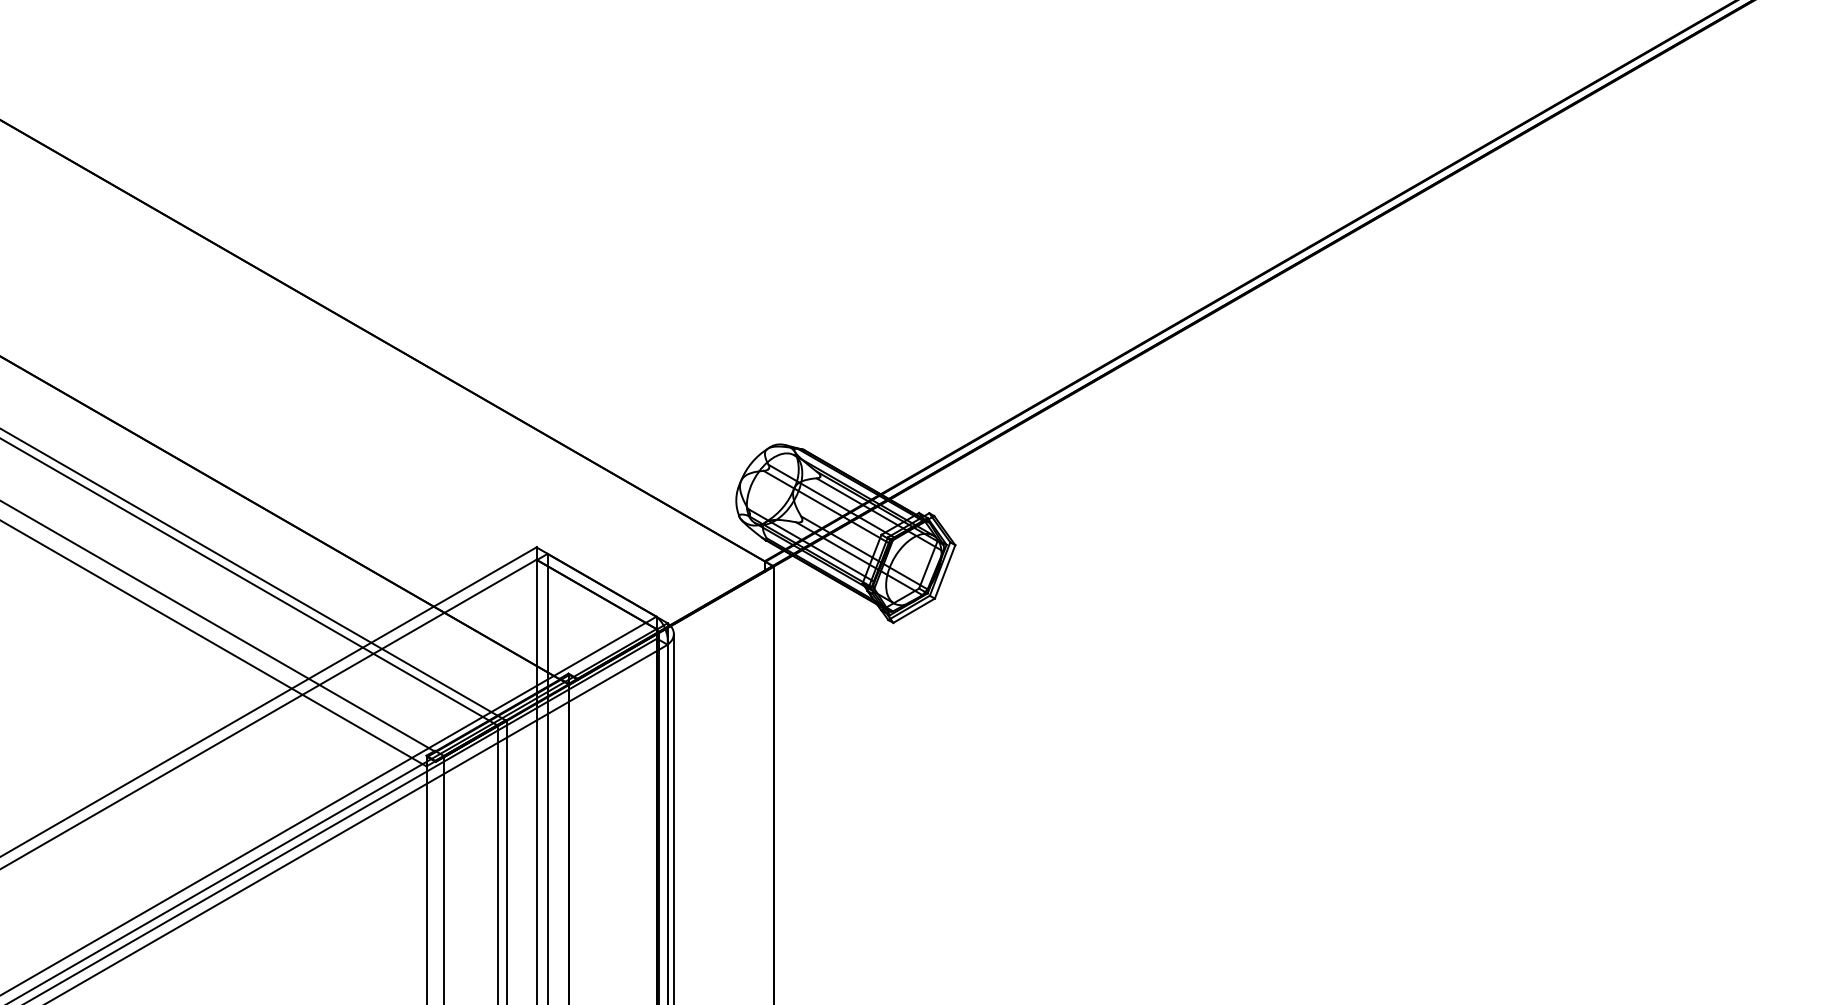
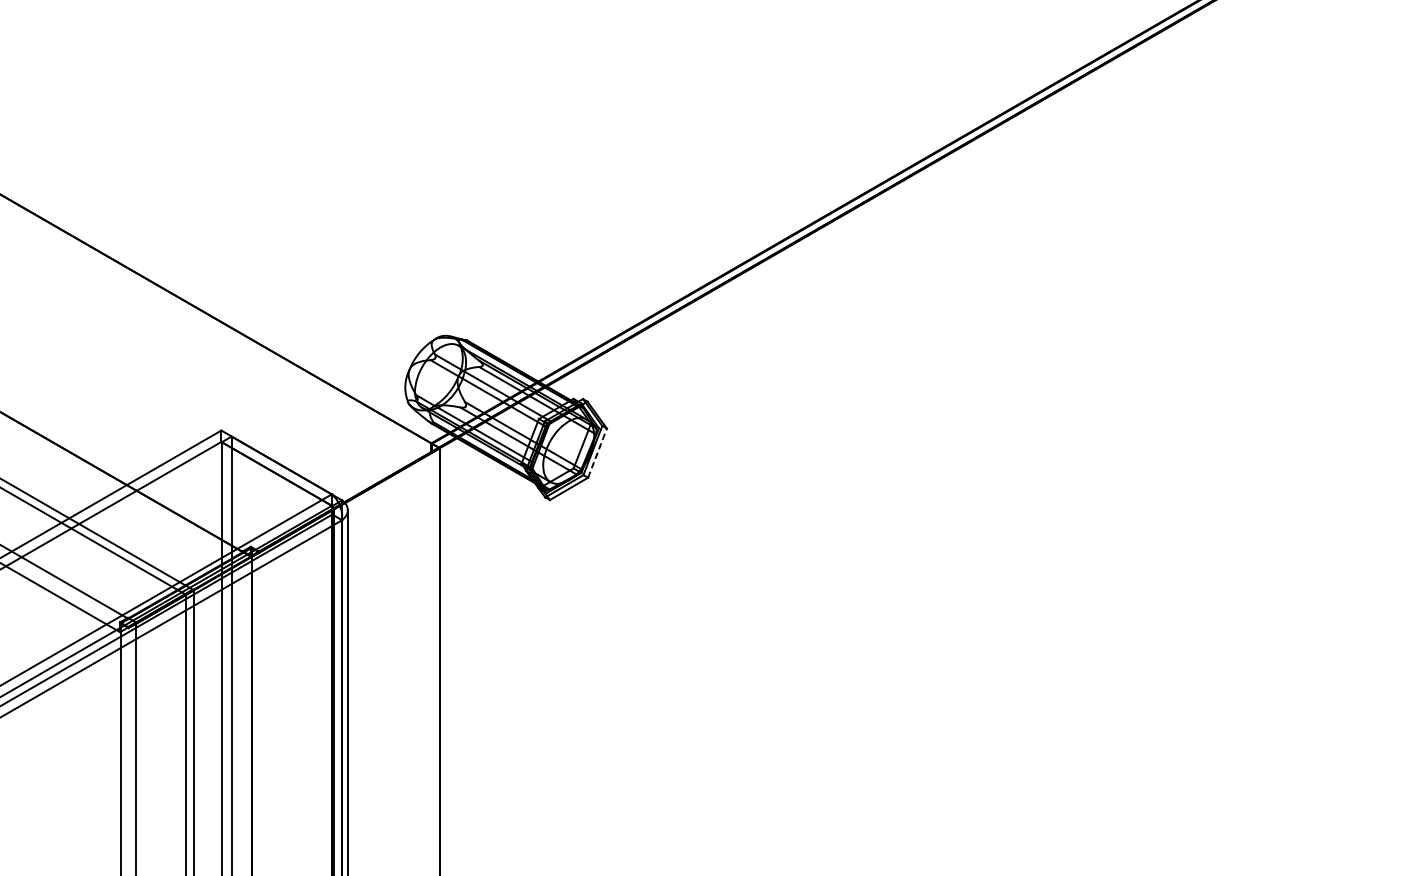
line: (945, 571) -> (597, 452), solid -> dashed

